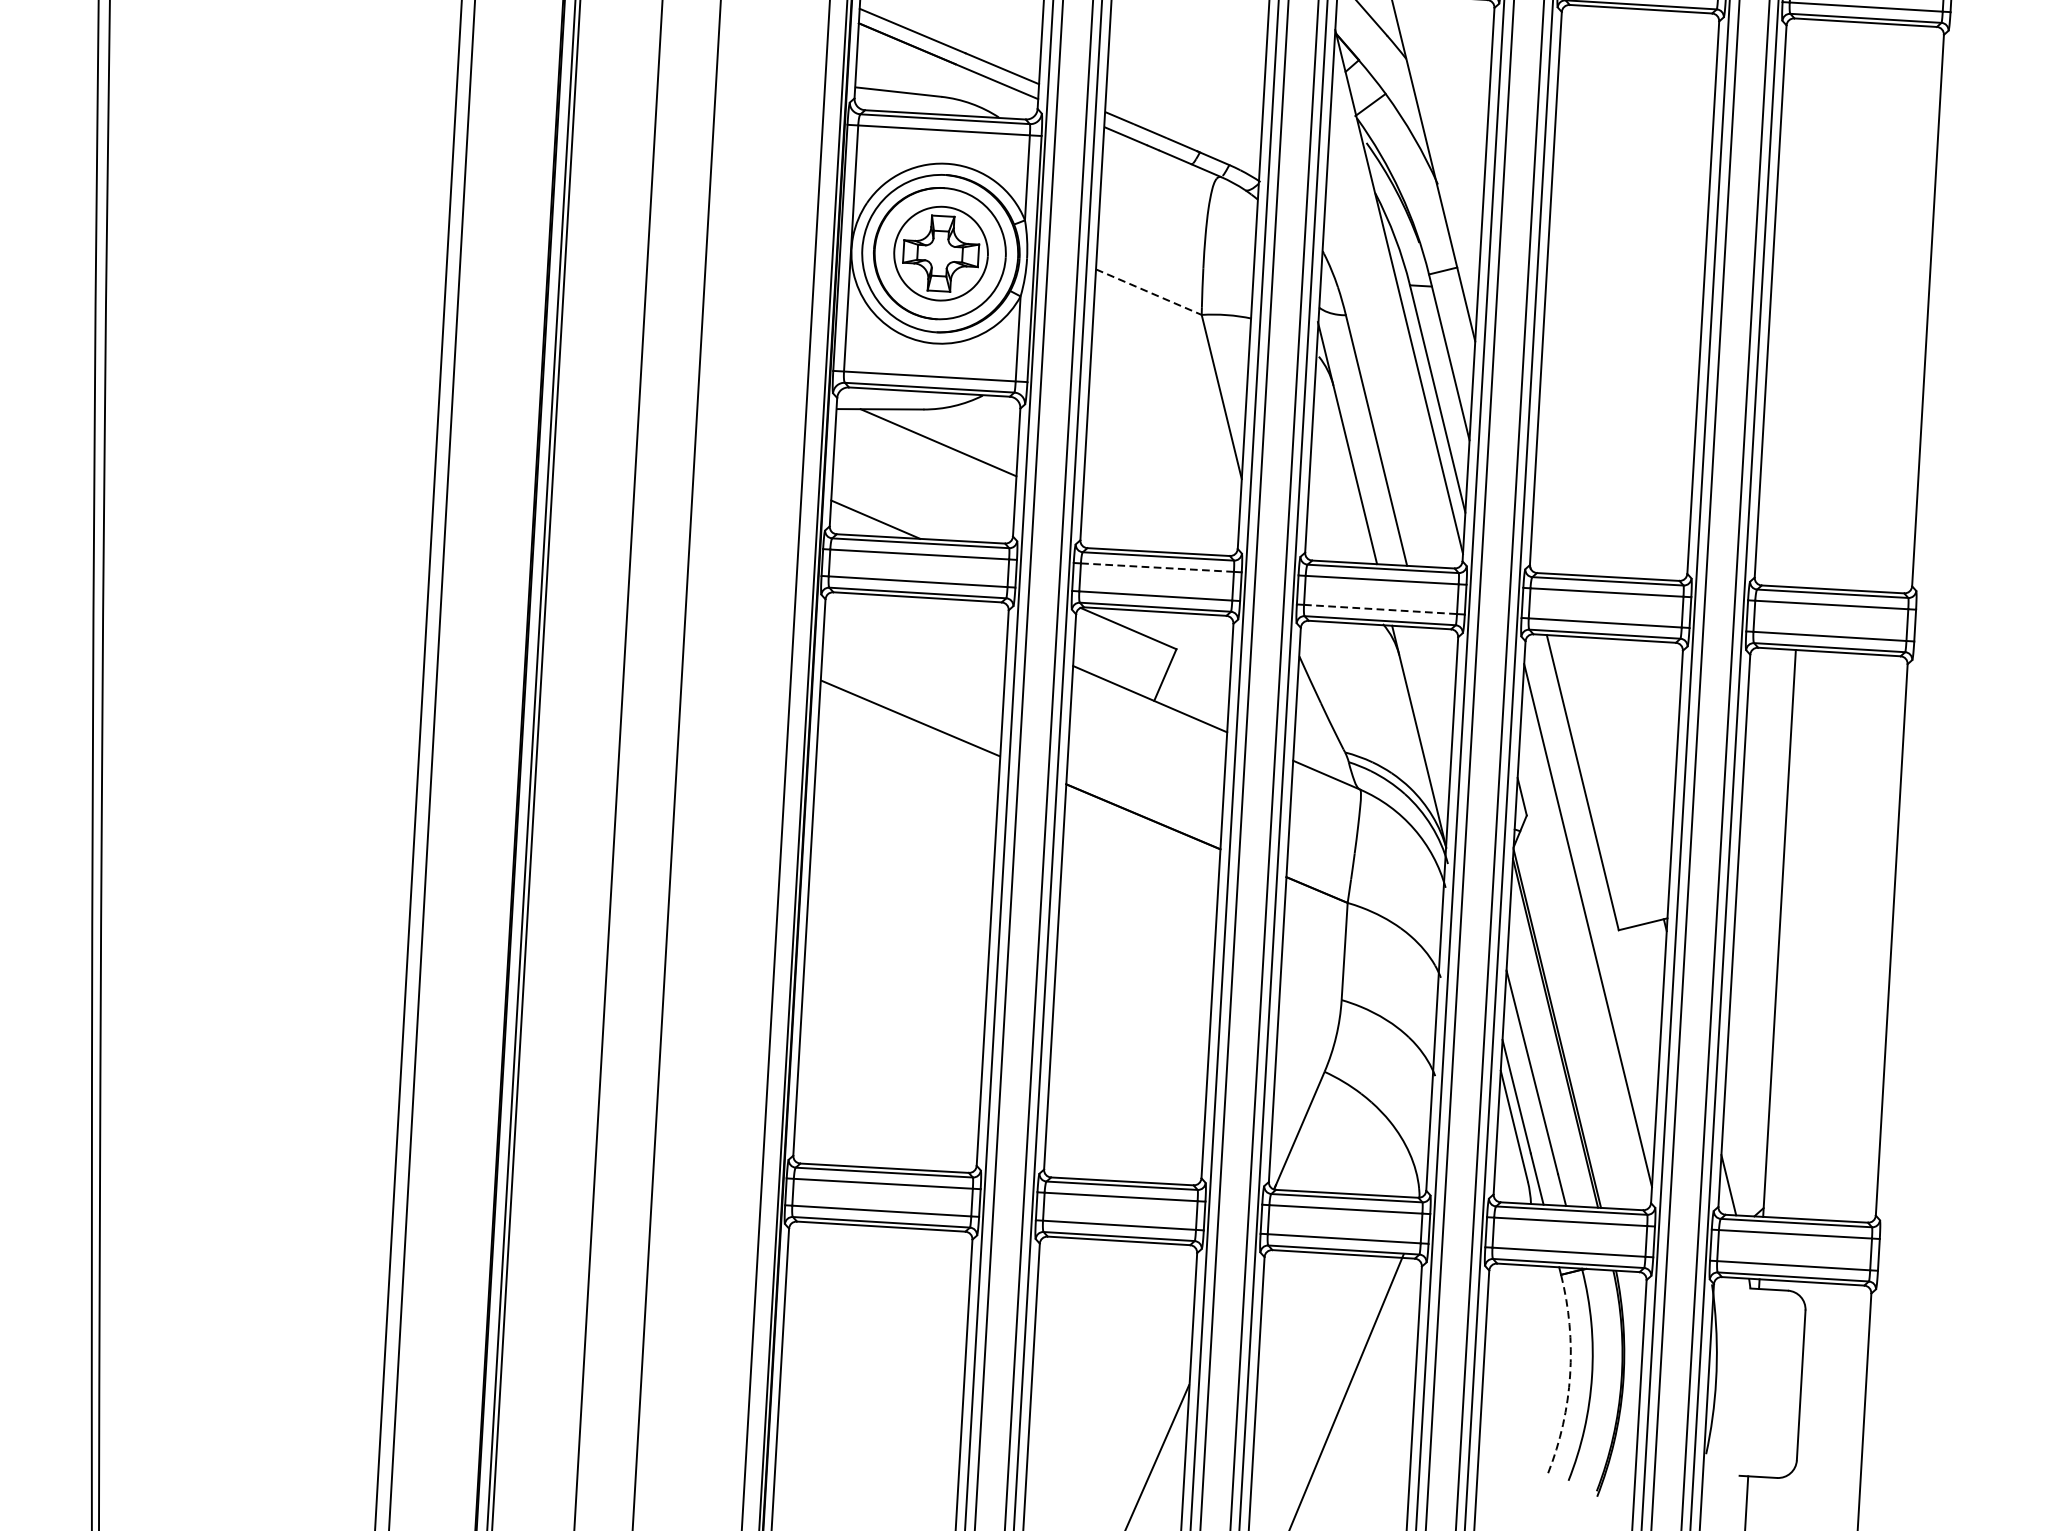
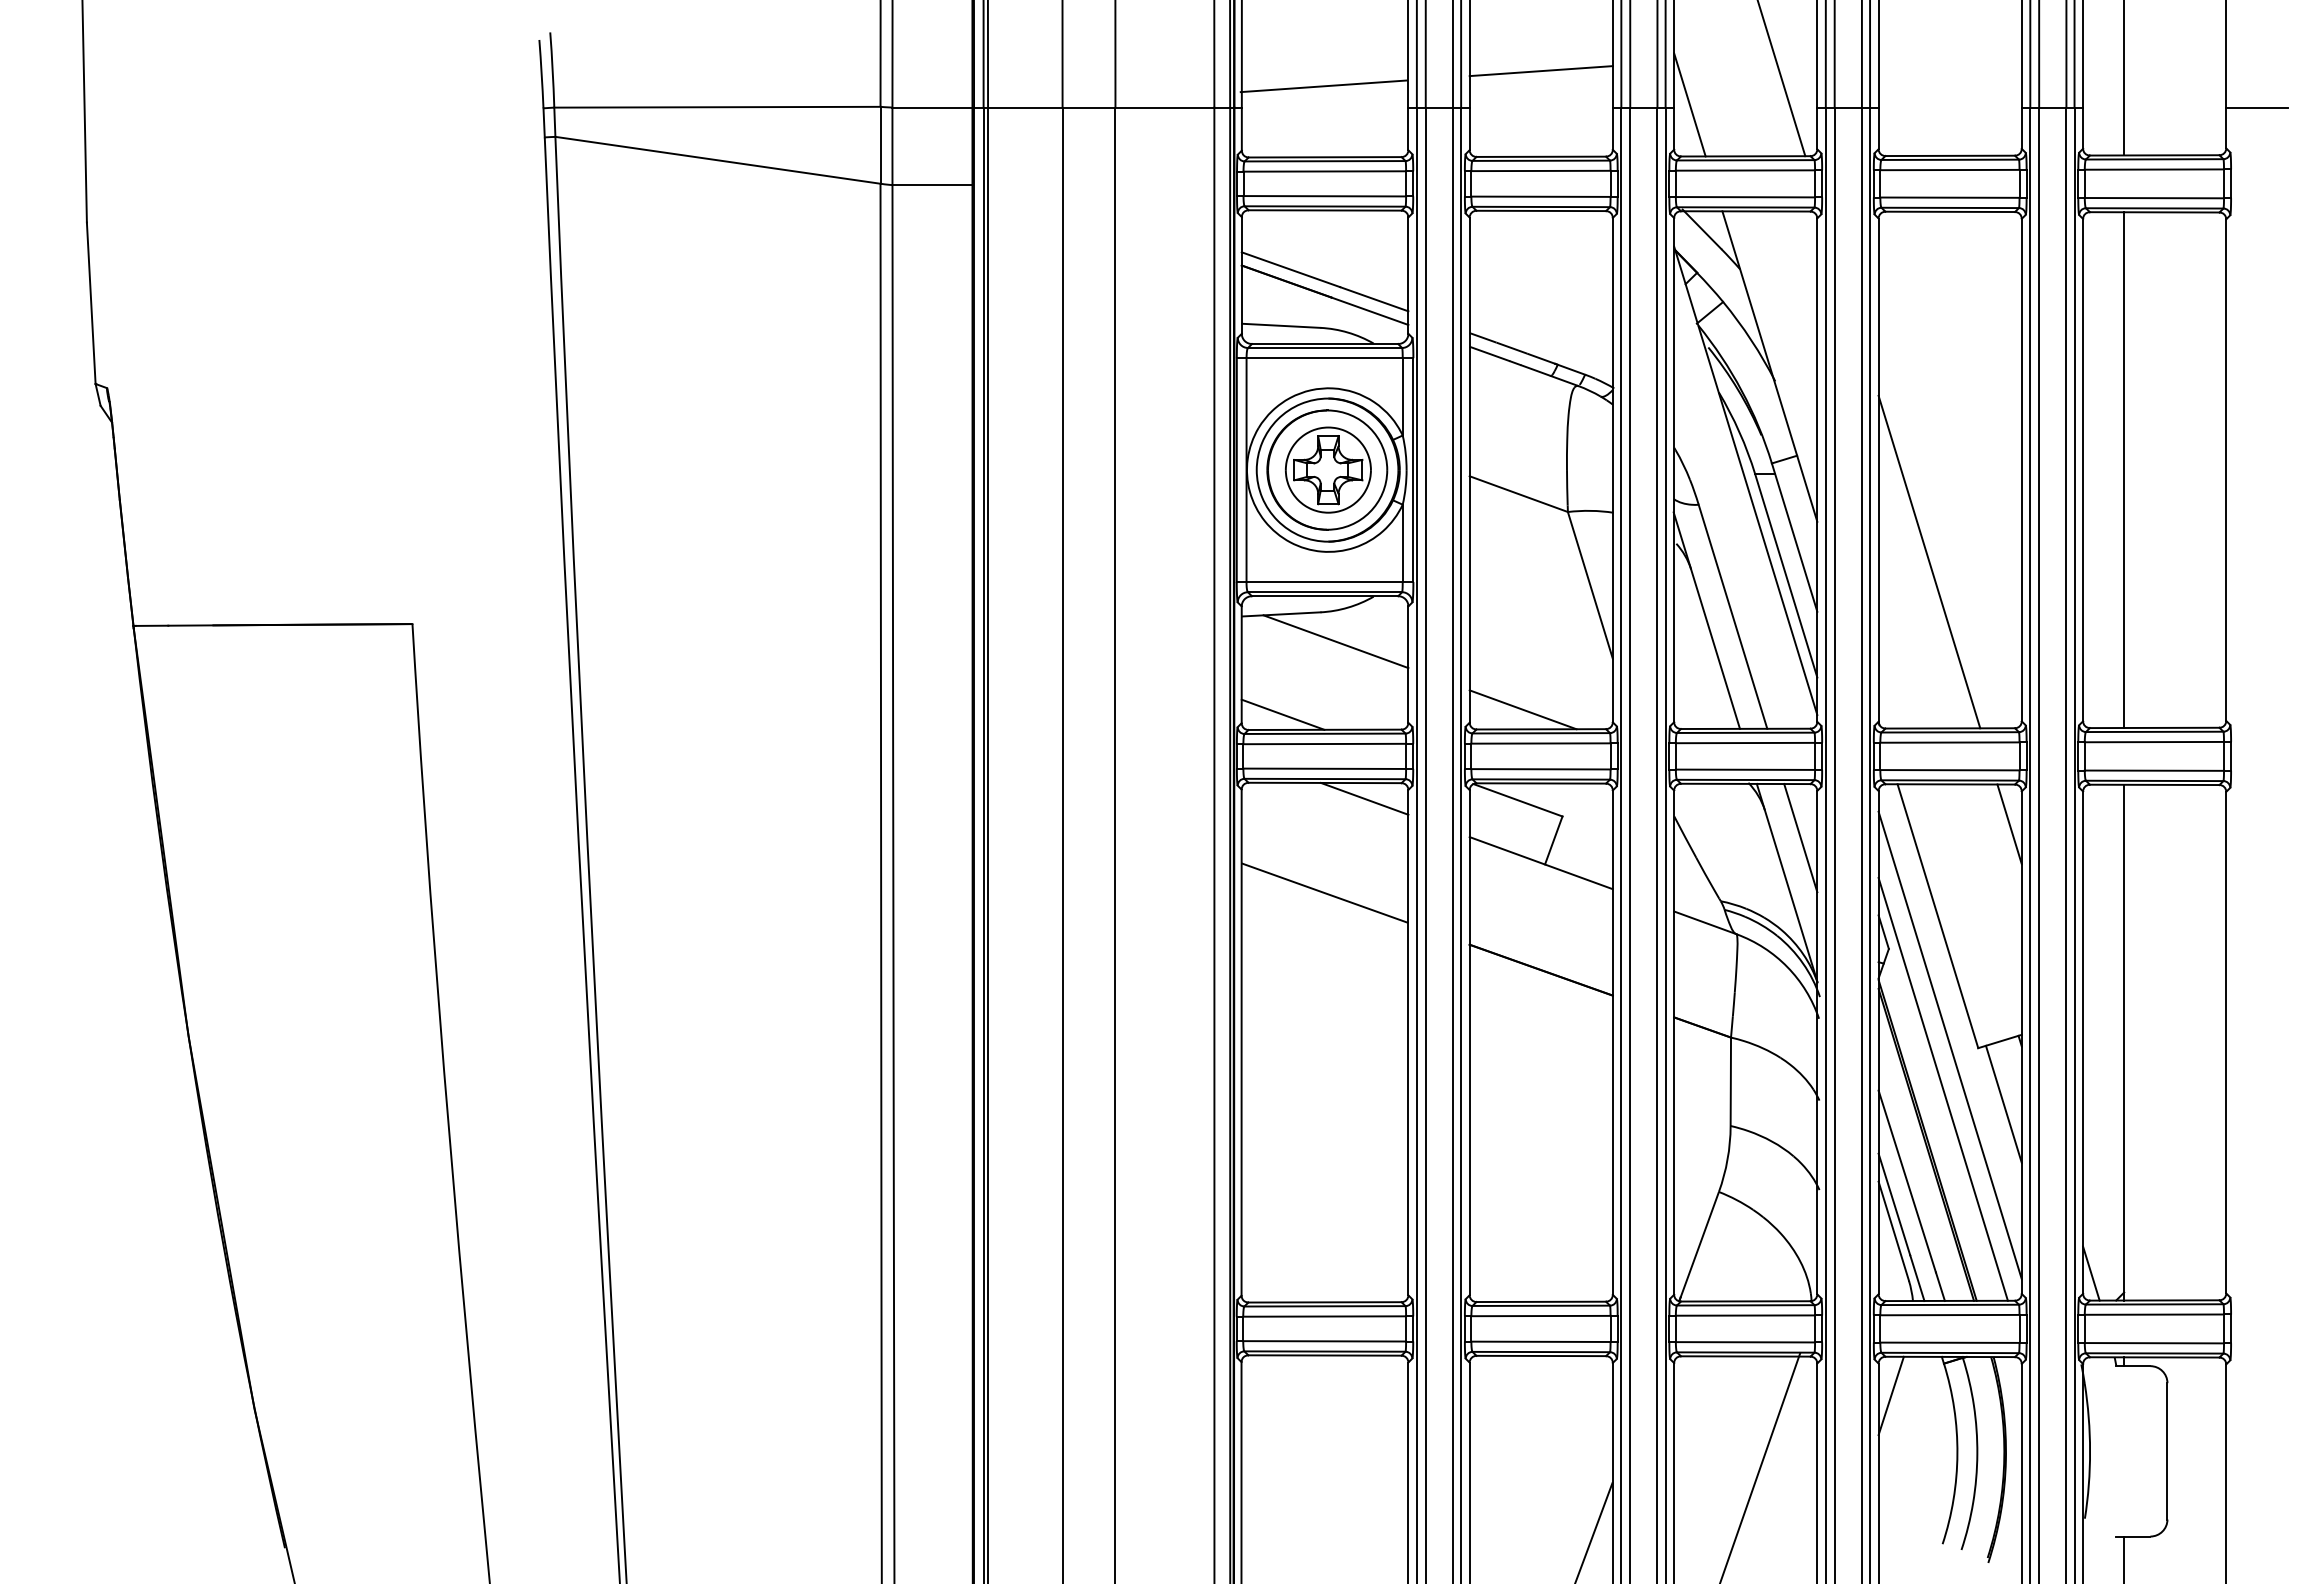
line: (1149, 292) -> (1519, 494), dashed -> solid
line: (1816, 304) -> (2124, 470), added
line: (1596, 392) -> (1929, 561), added
line: (1139, 529) -> (1522, 709), added
line: (1156, 567) -> (1540, 743), dashed -> solid
line: (1380, 609) -> (1745, 769), dashed -> solid
line: (959, 616) -> (1364, 798), added
line: (1667, 686) -> (2009, 824), added
line: (1436, 688) -> (1800, 838), added
line: (1576, 972) -> (1942, 1088), added
line: (1643, 992) -> (2003, 1103), added
line: (1500, 1306) -> (1890, 1395), added
arc: (1570, 1375) -> (1957, 1454), dashed -> solid

